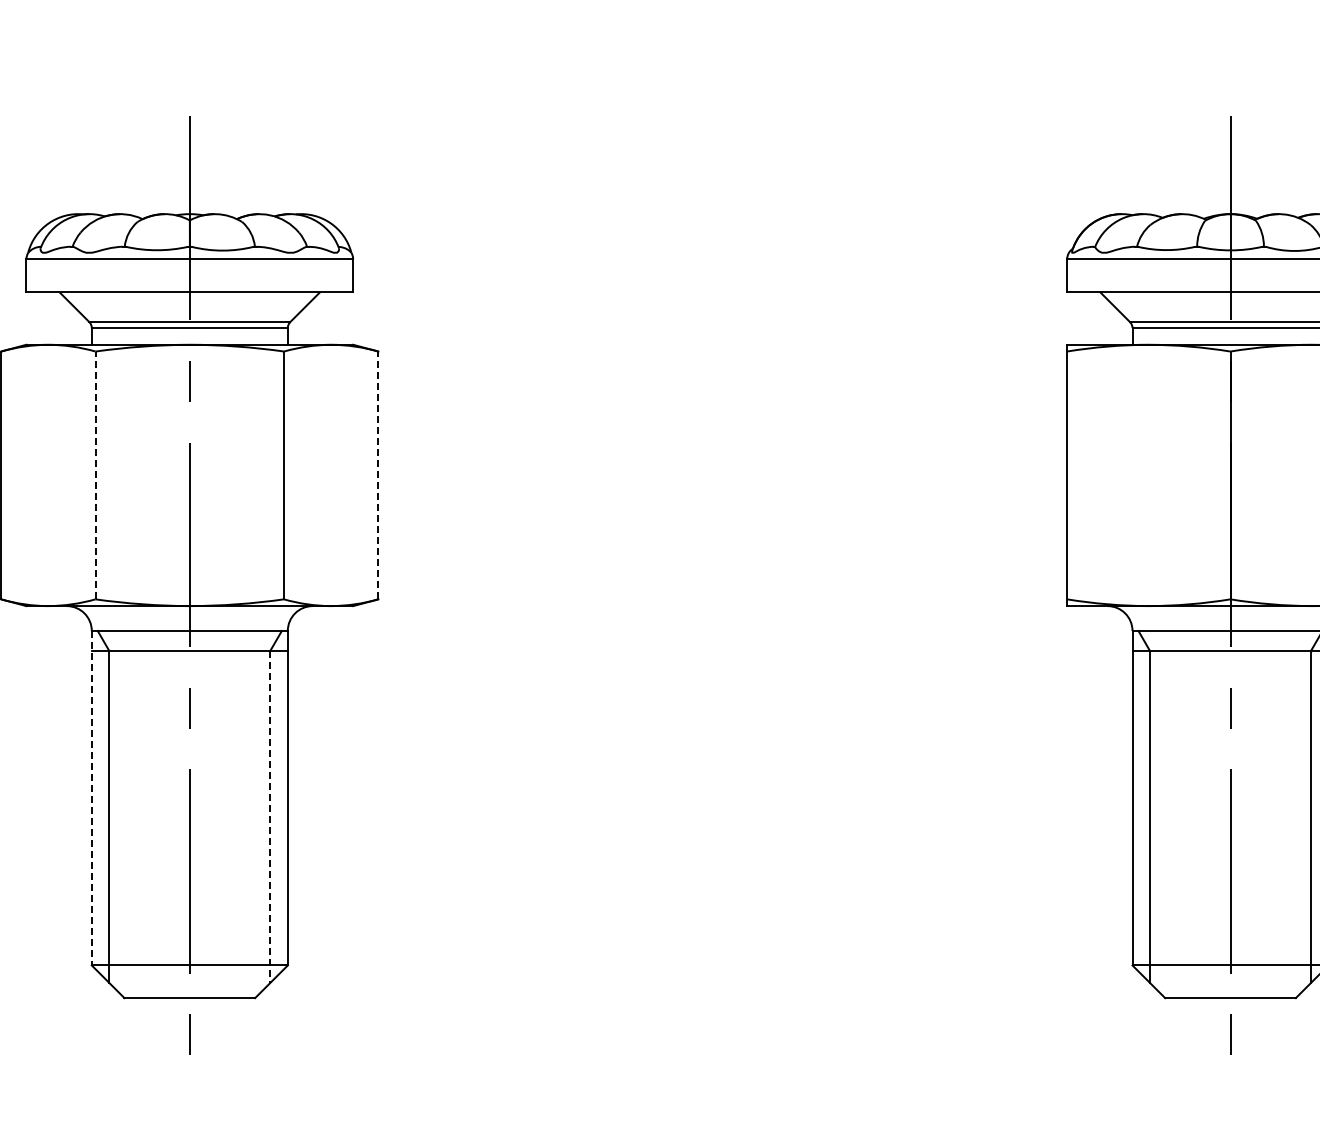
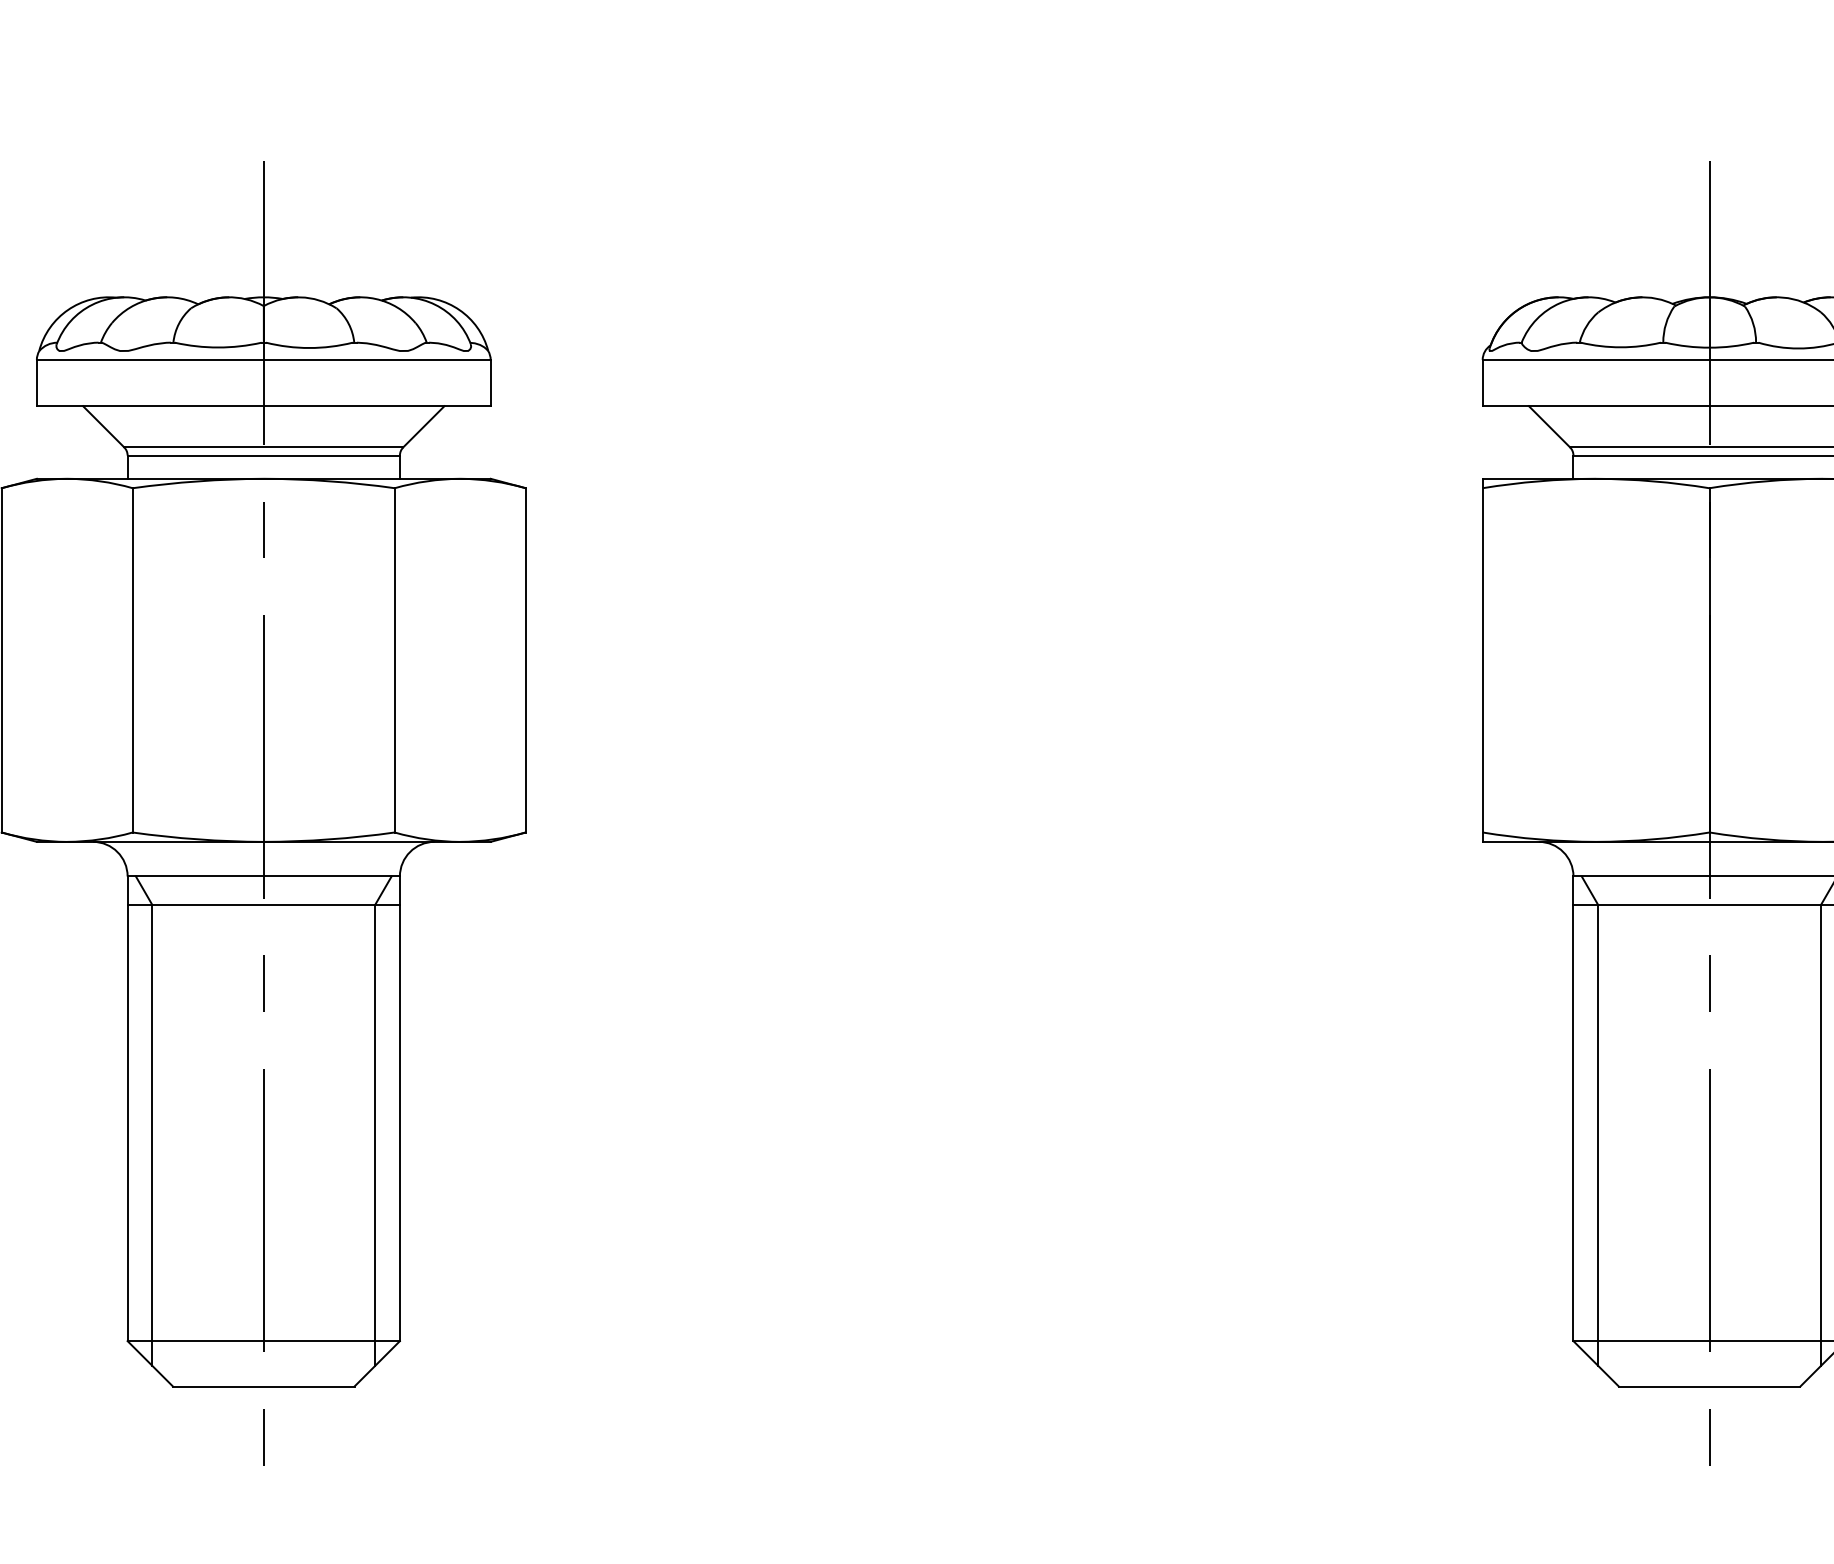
line: (95, 475) -> (132, 660), dashed -> solid
line: (378, 475) -> (525, 660), dashed -> solid
line: (91, 798) -> (127, 1109), dashed -> solid
line: (270, 817) -> (375, 1135), dashed -> solid

